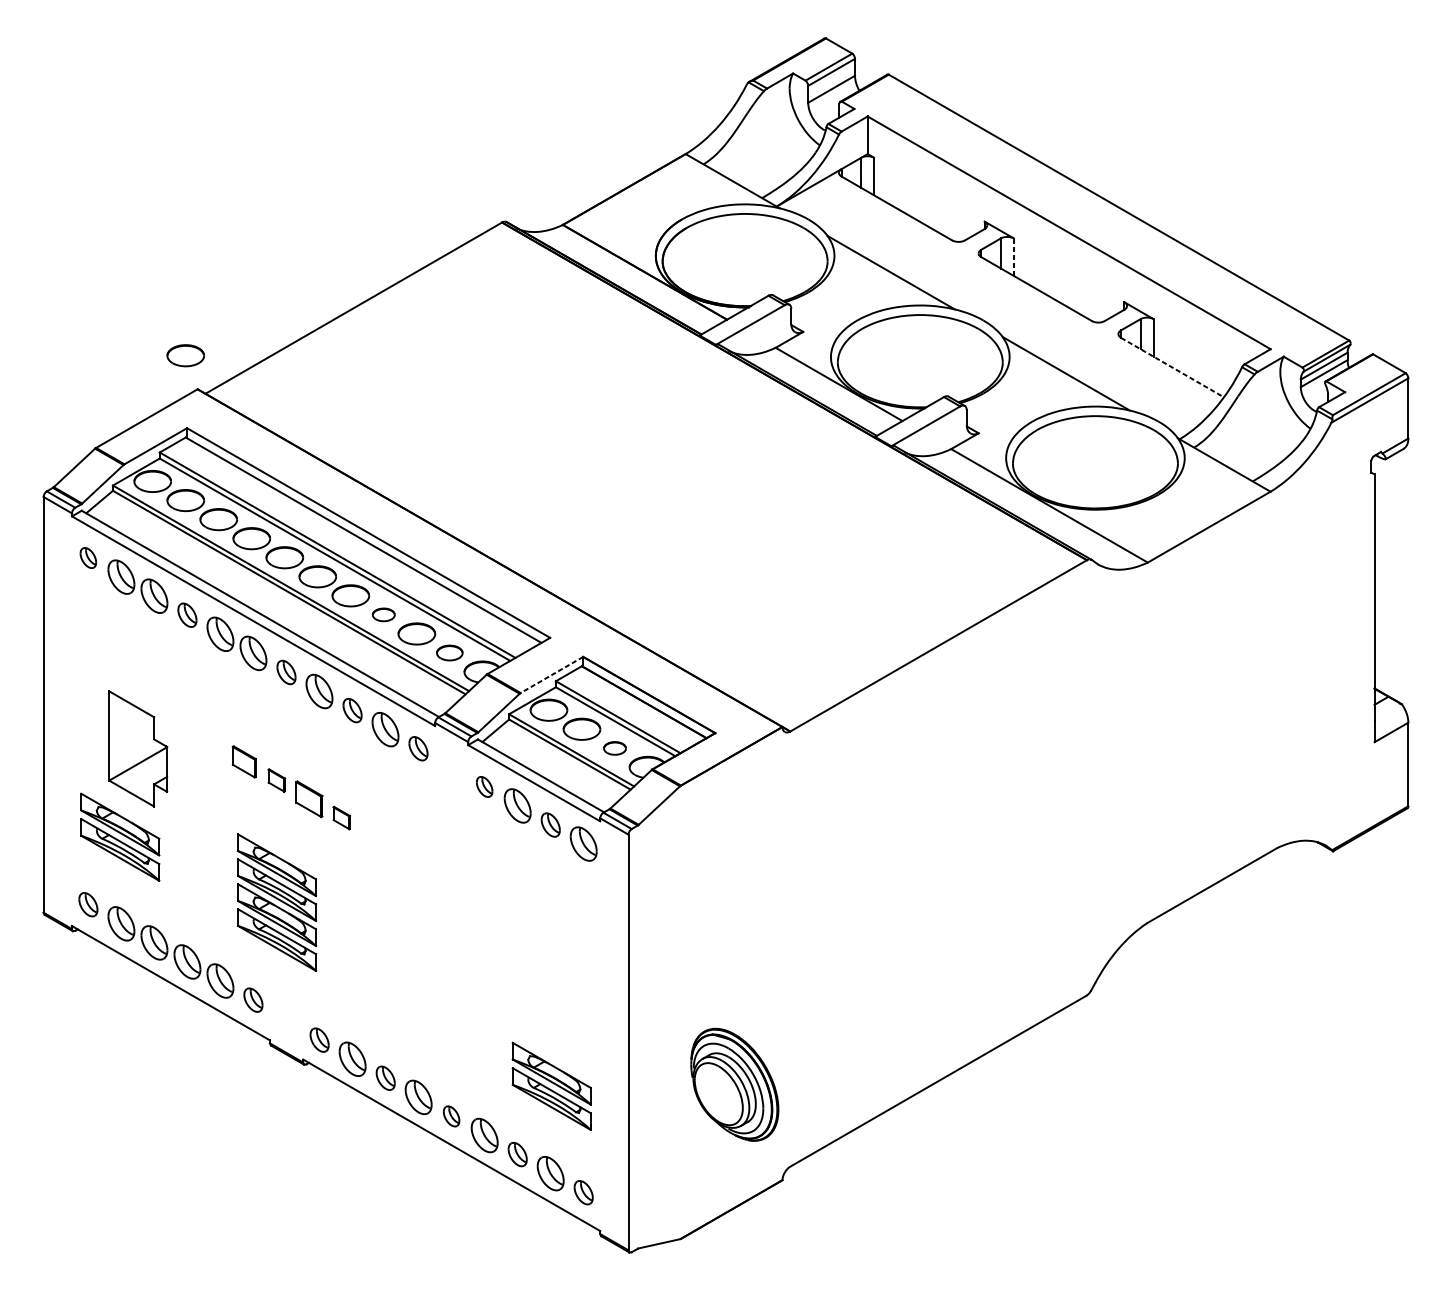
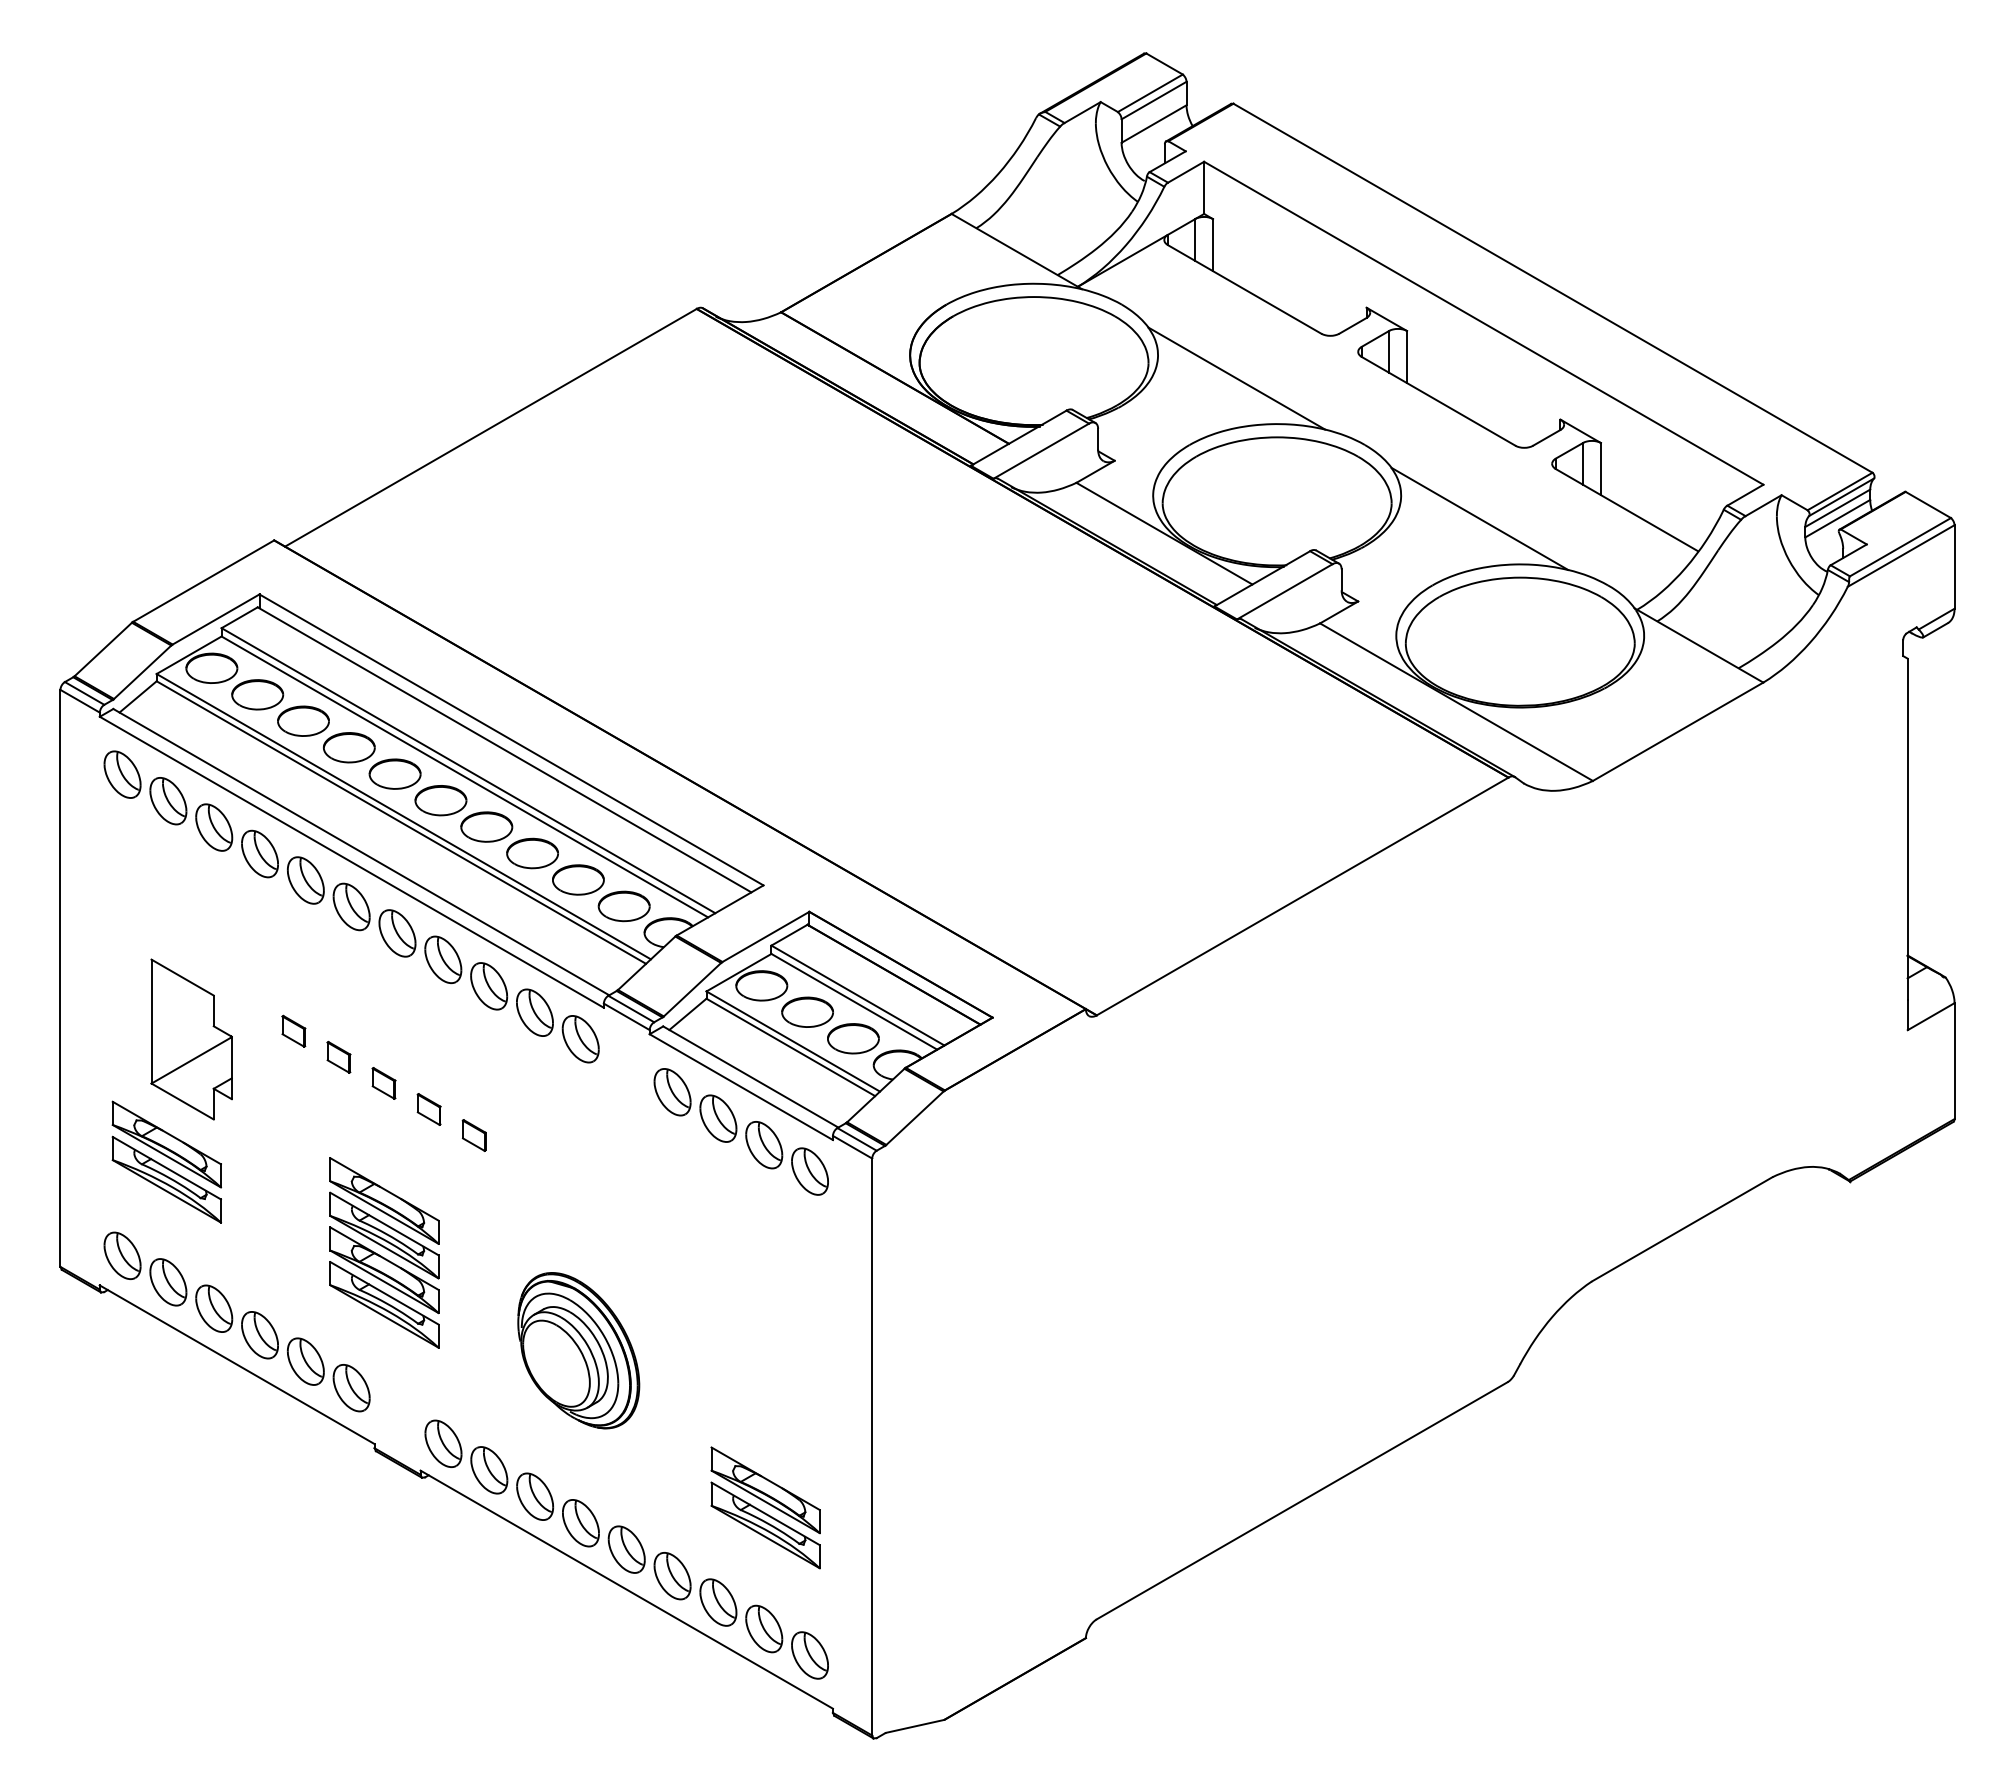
line: (1014, 256) -> (1407, 356), dashed -> solid
part: (185, 355) -> (257, 493), removed
line: (1172, 367) -> (1627, 510), dashed -> solid
part: (88, 557) -> (122, 774), size x1.67
part: (187, 614) -> (259, 853), size x1.43
part: (383, 614) -> (532, 853), size x1.67
part: (449, 653) -> (623, 906), size x1.43
part: (286, 672) -> (397, 933), size x1.43
line: (551, 675) -> (765, 937), dashed -> solid
part: (352, 710) -> (489, 986), size x1.43
part: (211, 742) -> (293, 1030), added
part: (418, 748) -> (580, 1039), size x1.43
part: (615, 748) -> (853, 1038), size x1.67
part: (243, 761) -> (338, 1056), size x0.71
part: (484, 787) -> (672, 1092), size x1.67
part: (308, 799) -> (428, 1109), size x0.62
part: (550, 825) -> (764, 1145), size x1.43
part: (88, 904) -> (122, 1255), size x1.43
part: (253, 1000) -> (351, 1388), size x1.43
part: (319, 1039) -> (443, 1443), size x1.43
part: (385, 1078) -> (535, 1496), size x1.43
part: (734, 1084) -> (578, 1350), moved
part: (451, 1116) -> (626, 1549), size x1.67
part: (517, 1154) -> (718, 1602), size x1.43
part: (583, 1192) -> (809, 1655), size x1.43

